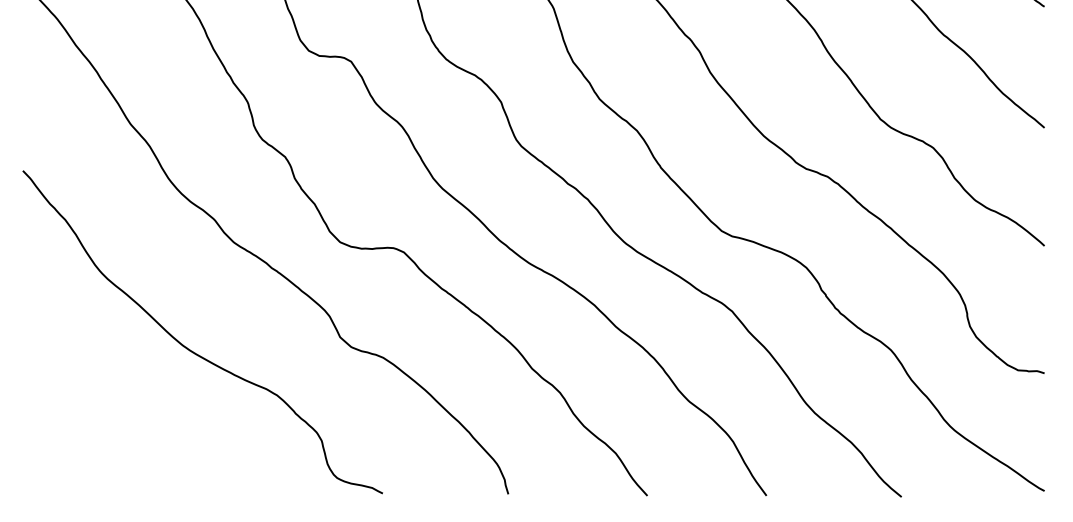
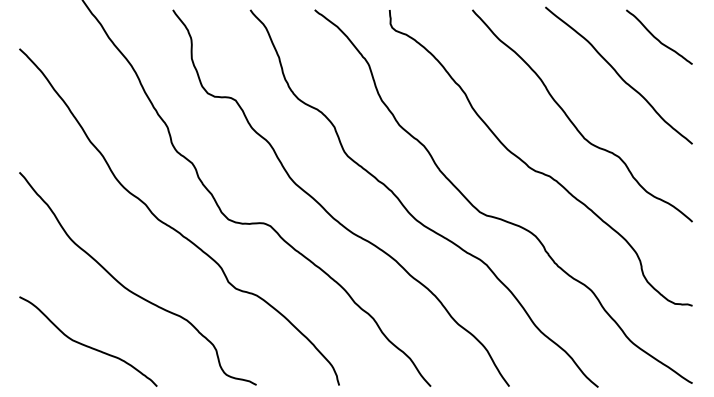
curve: (127, 433) -> (88, 345), added

